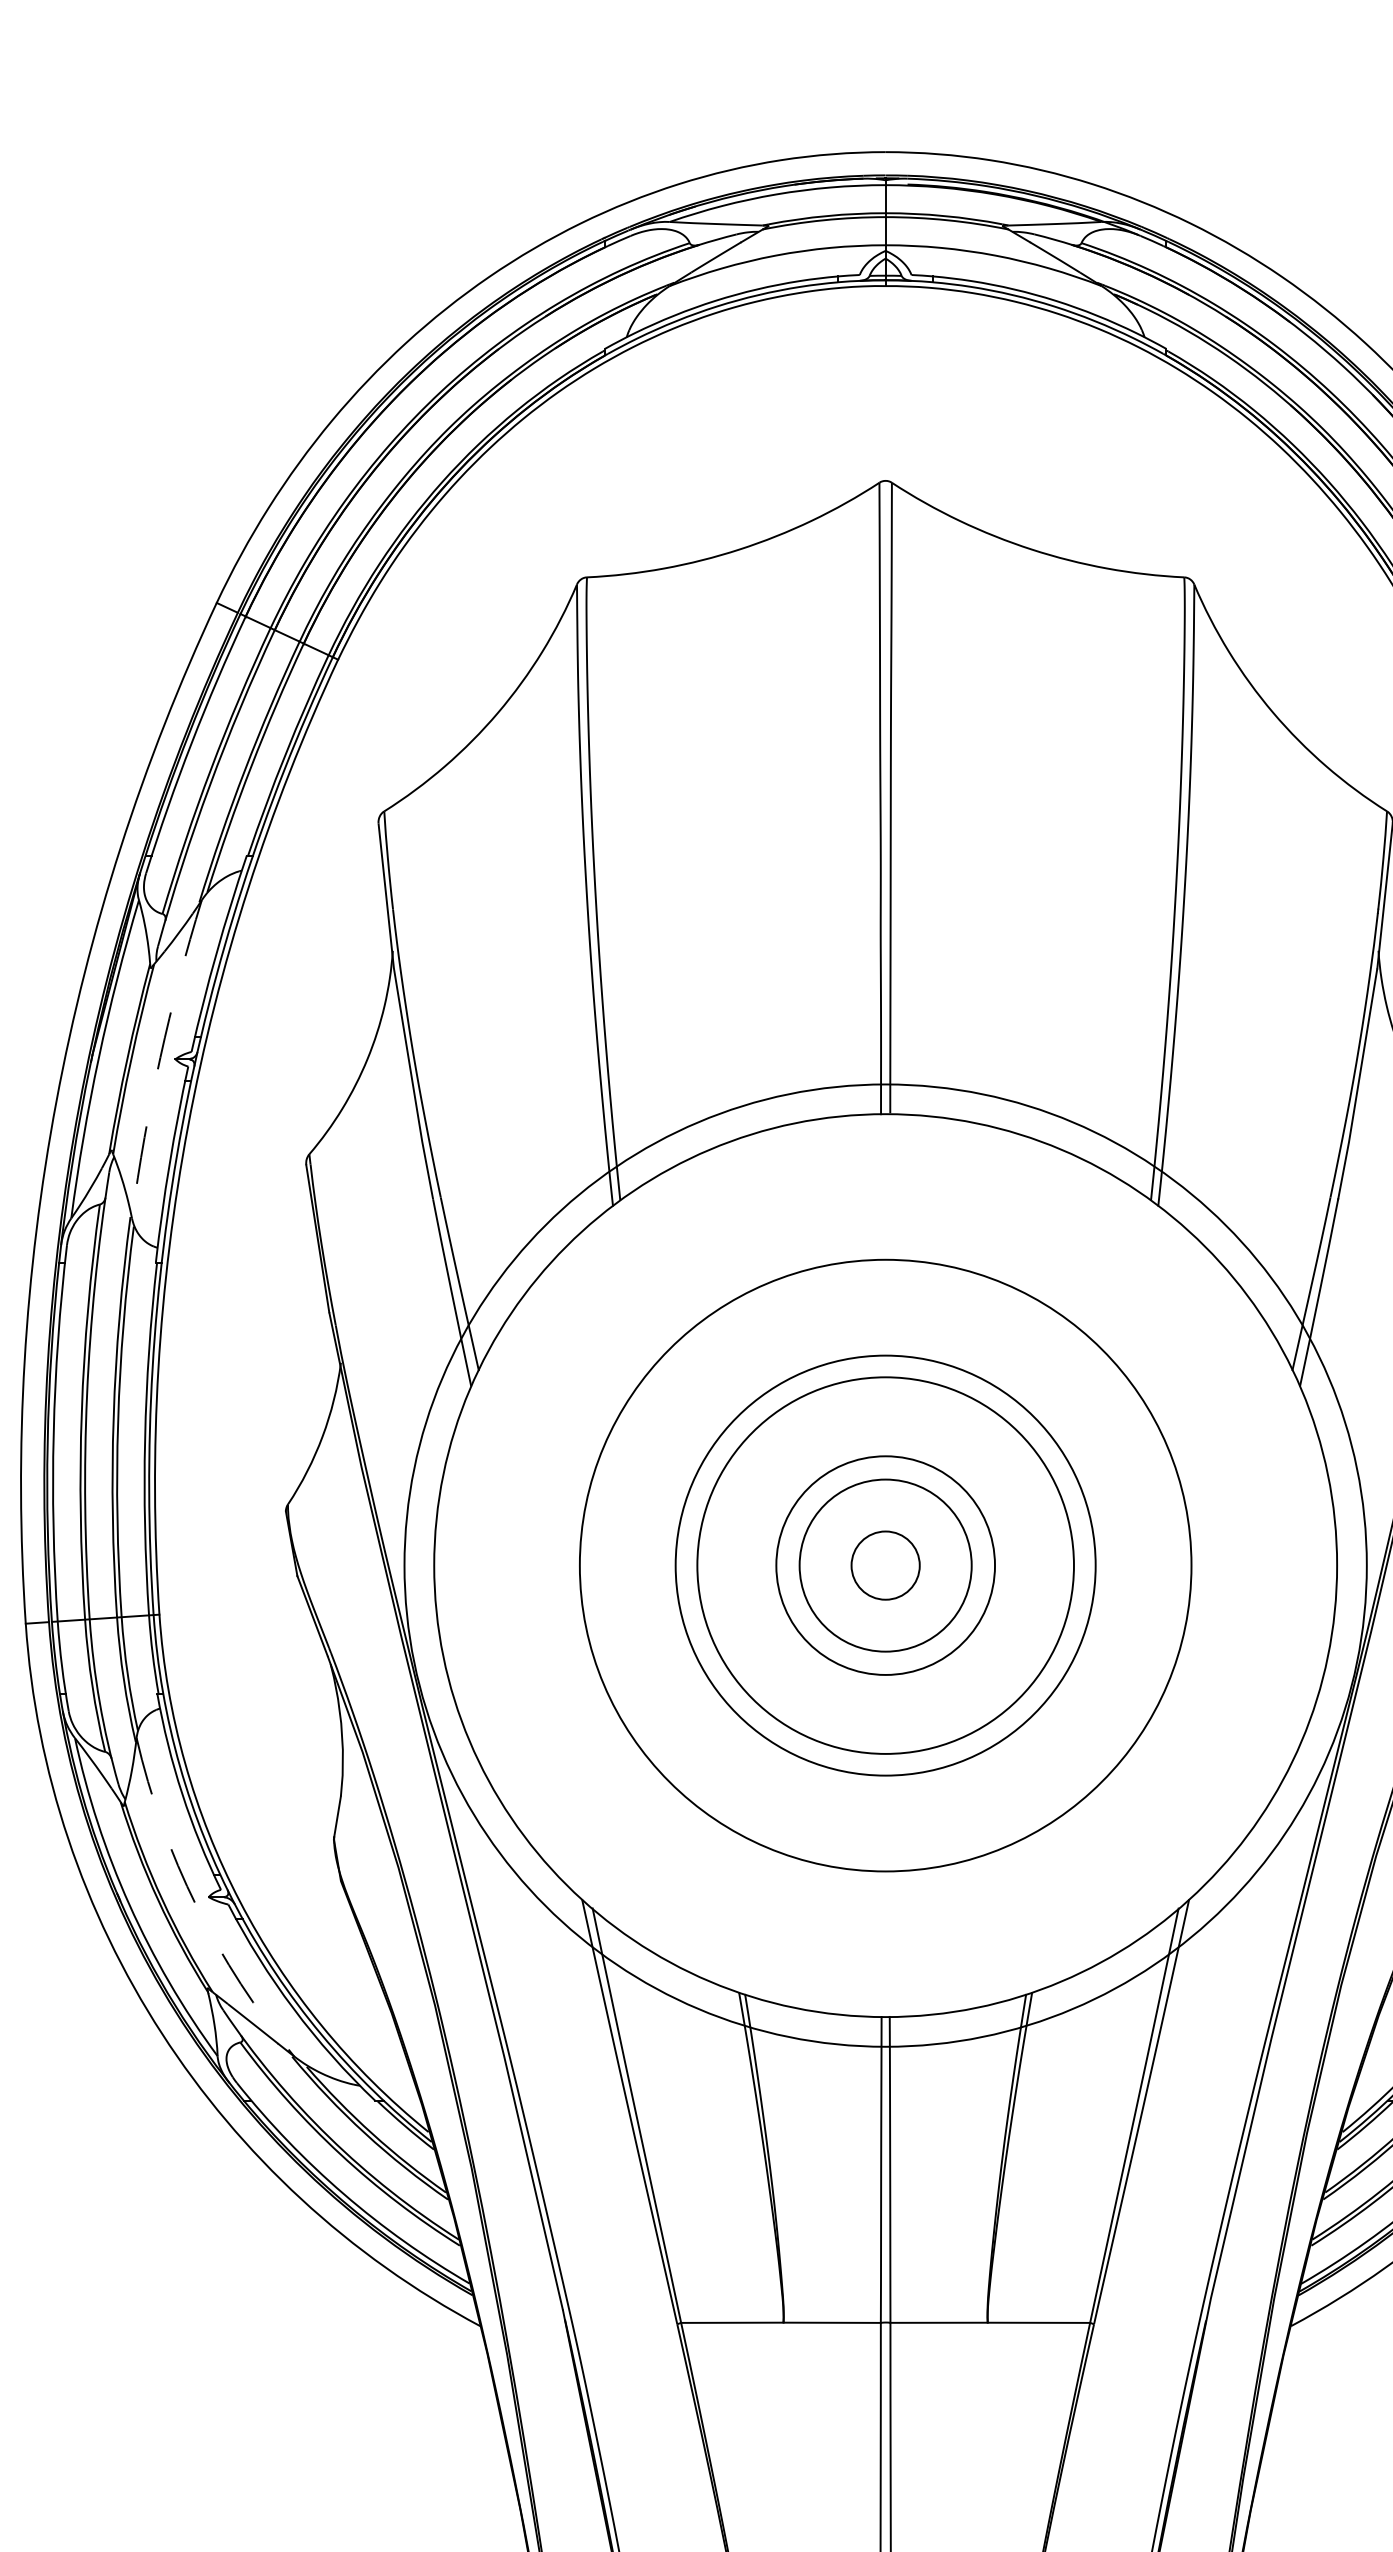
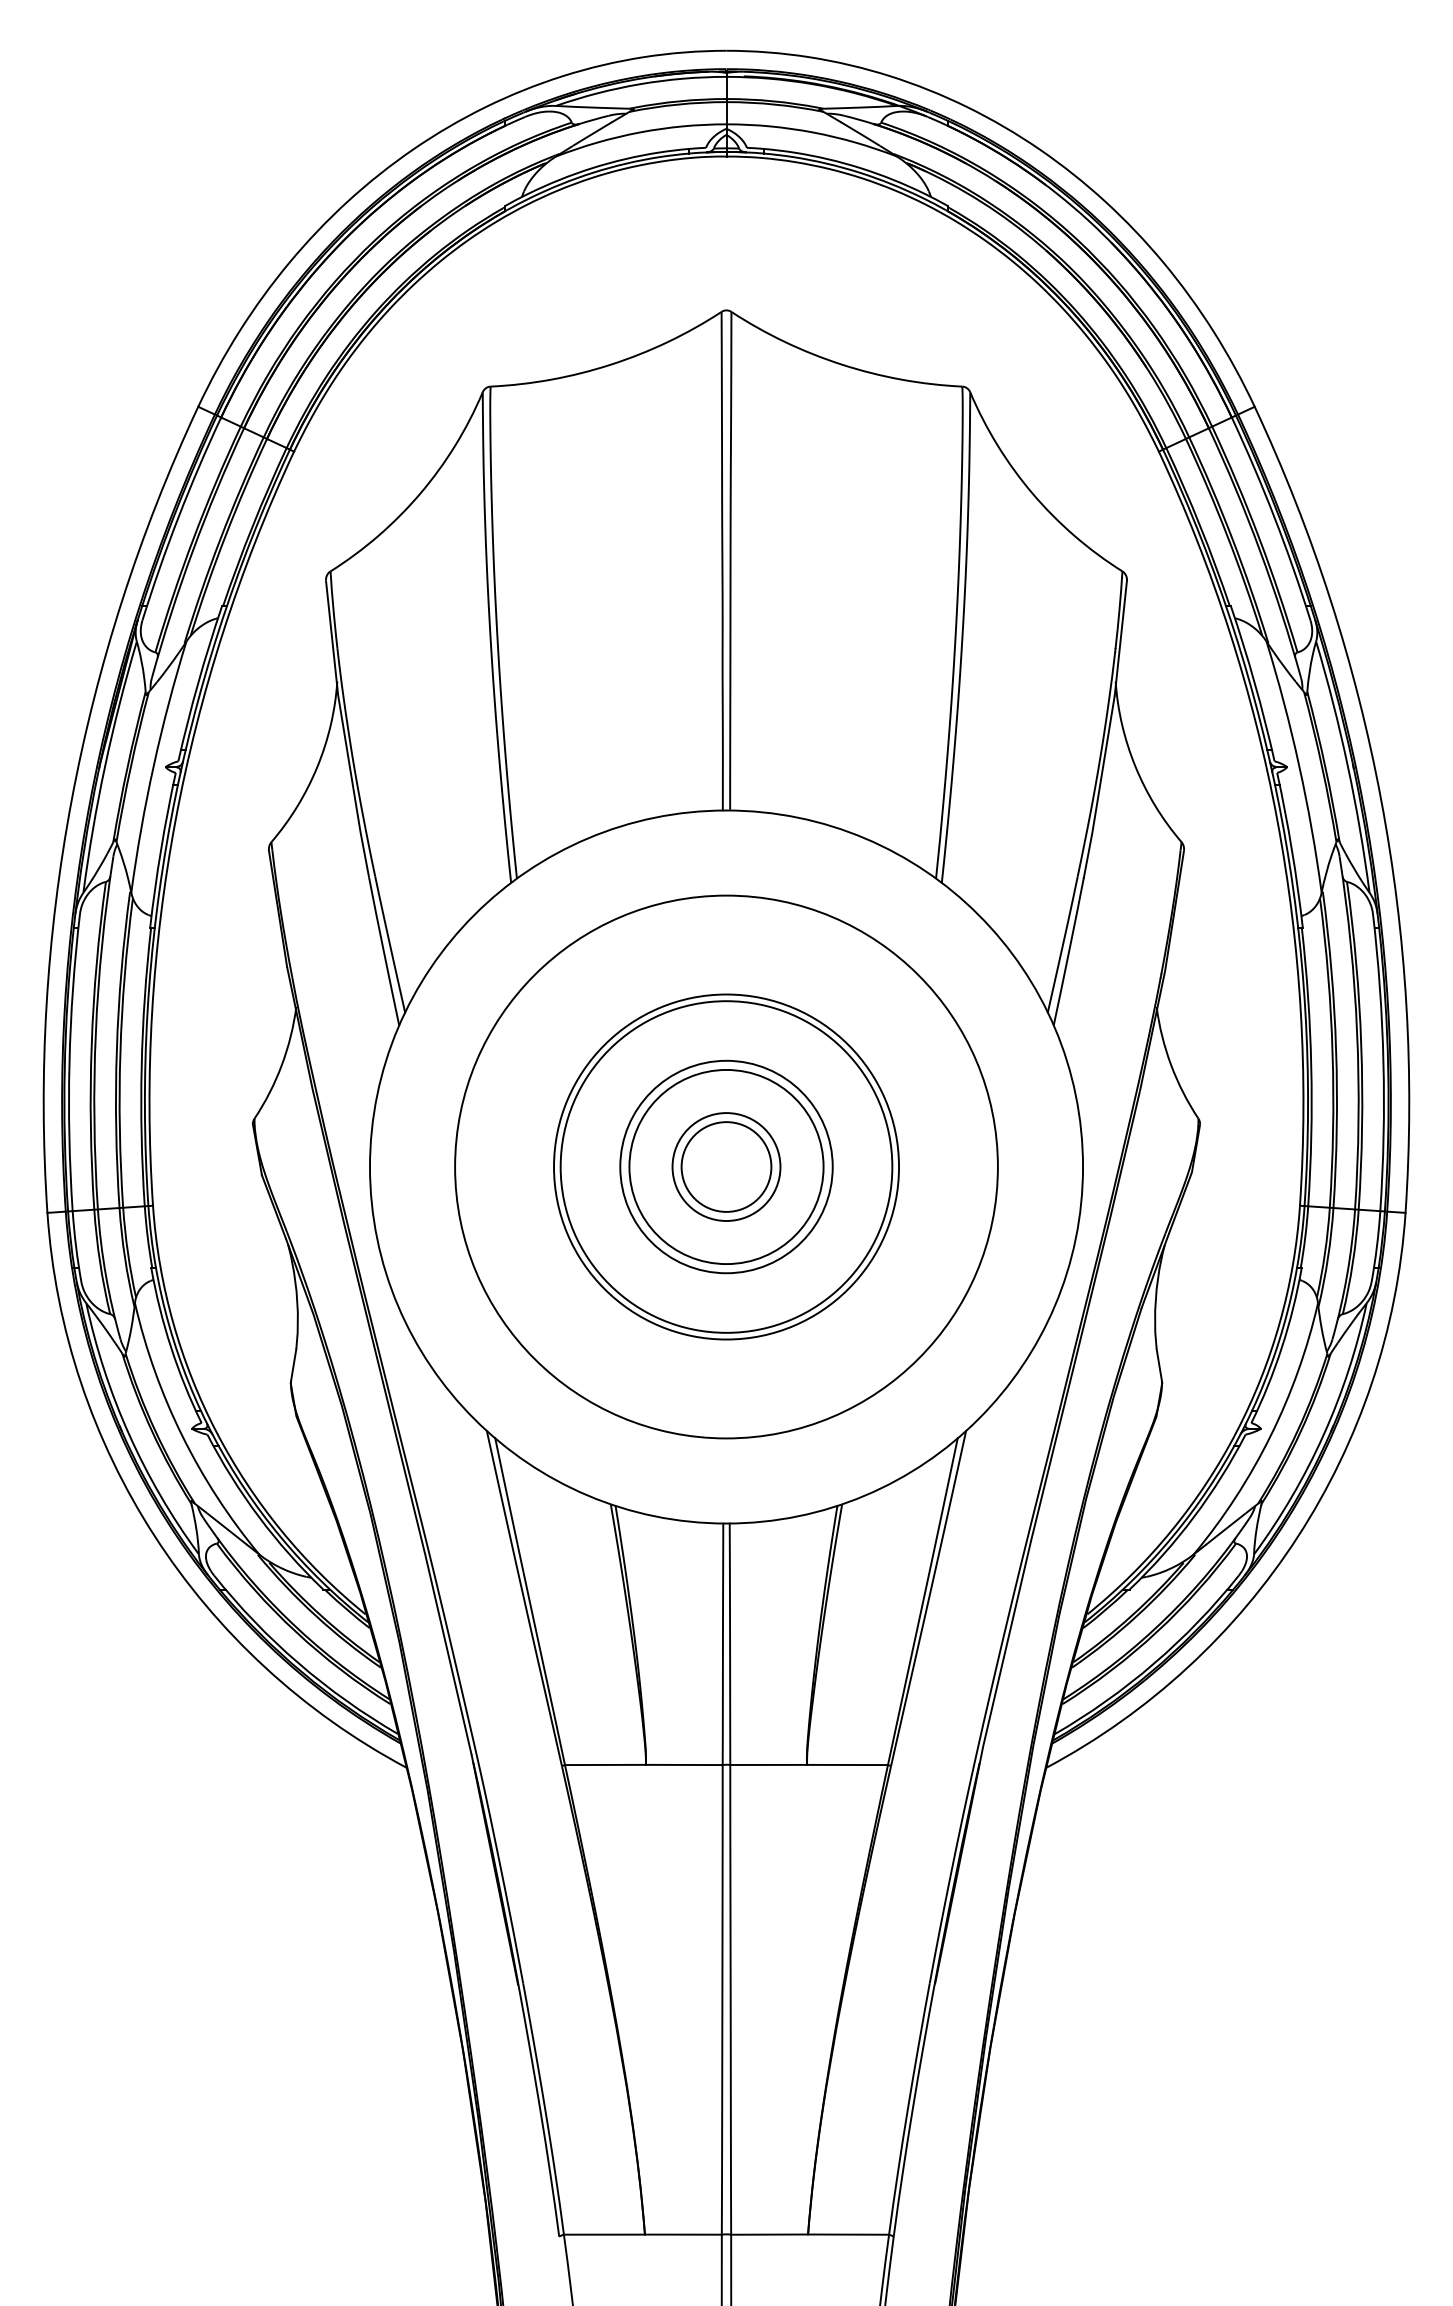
arc: (160, 1058) -> (153, 766), dashed -> solid
circle: (885, 1564) -> (726, 1166), size x0.62
circle: (885, 1564) -> (726, 1166), size x0.71
circle: (885, 1564) -> (726, 1166), size x0.71
circle: (885, 1564) -> (726, 1166), size x0.71
circle: (885, 1564) -> (726, 1166), size x1.43
circle: (885, 1564) -> (726, 1166), size x1.67
arc: (196, 1906) -> (182, 1436), dashed -> solid

